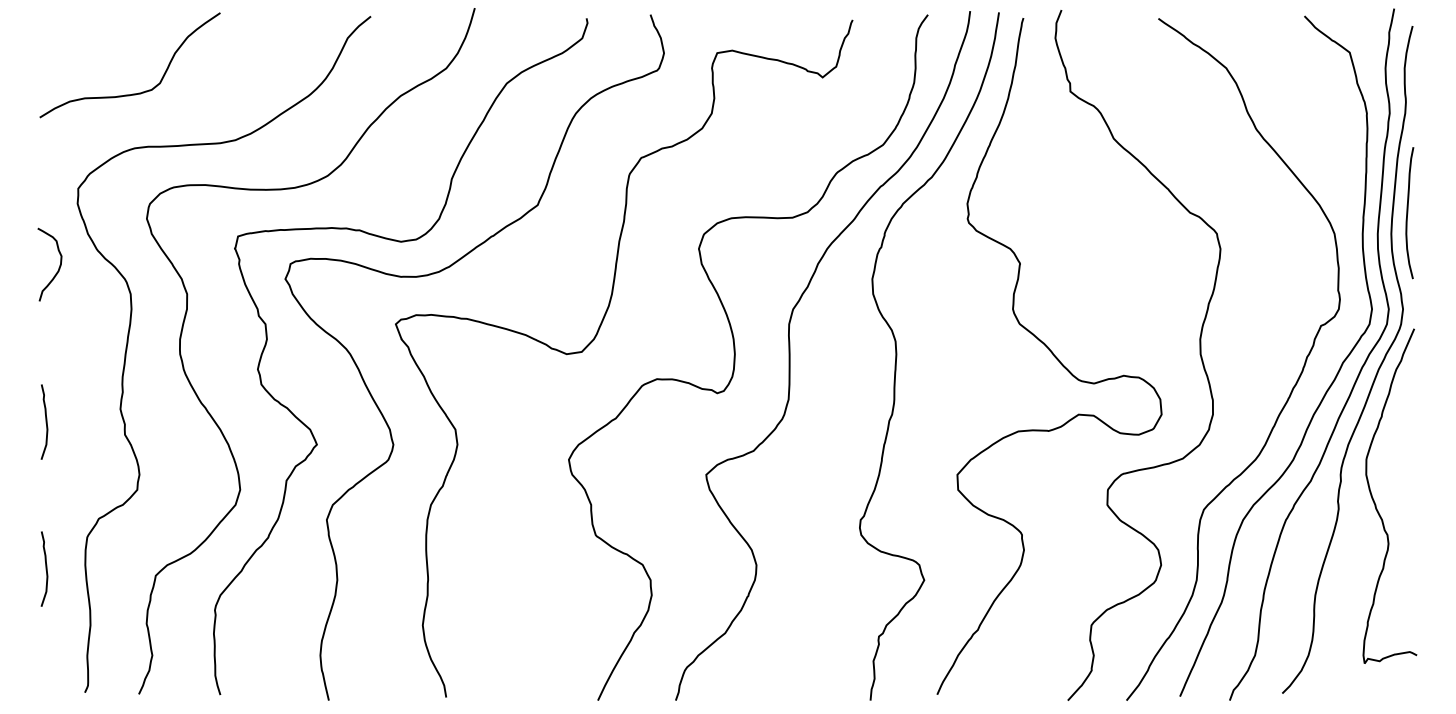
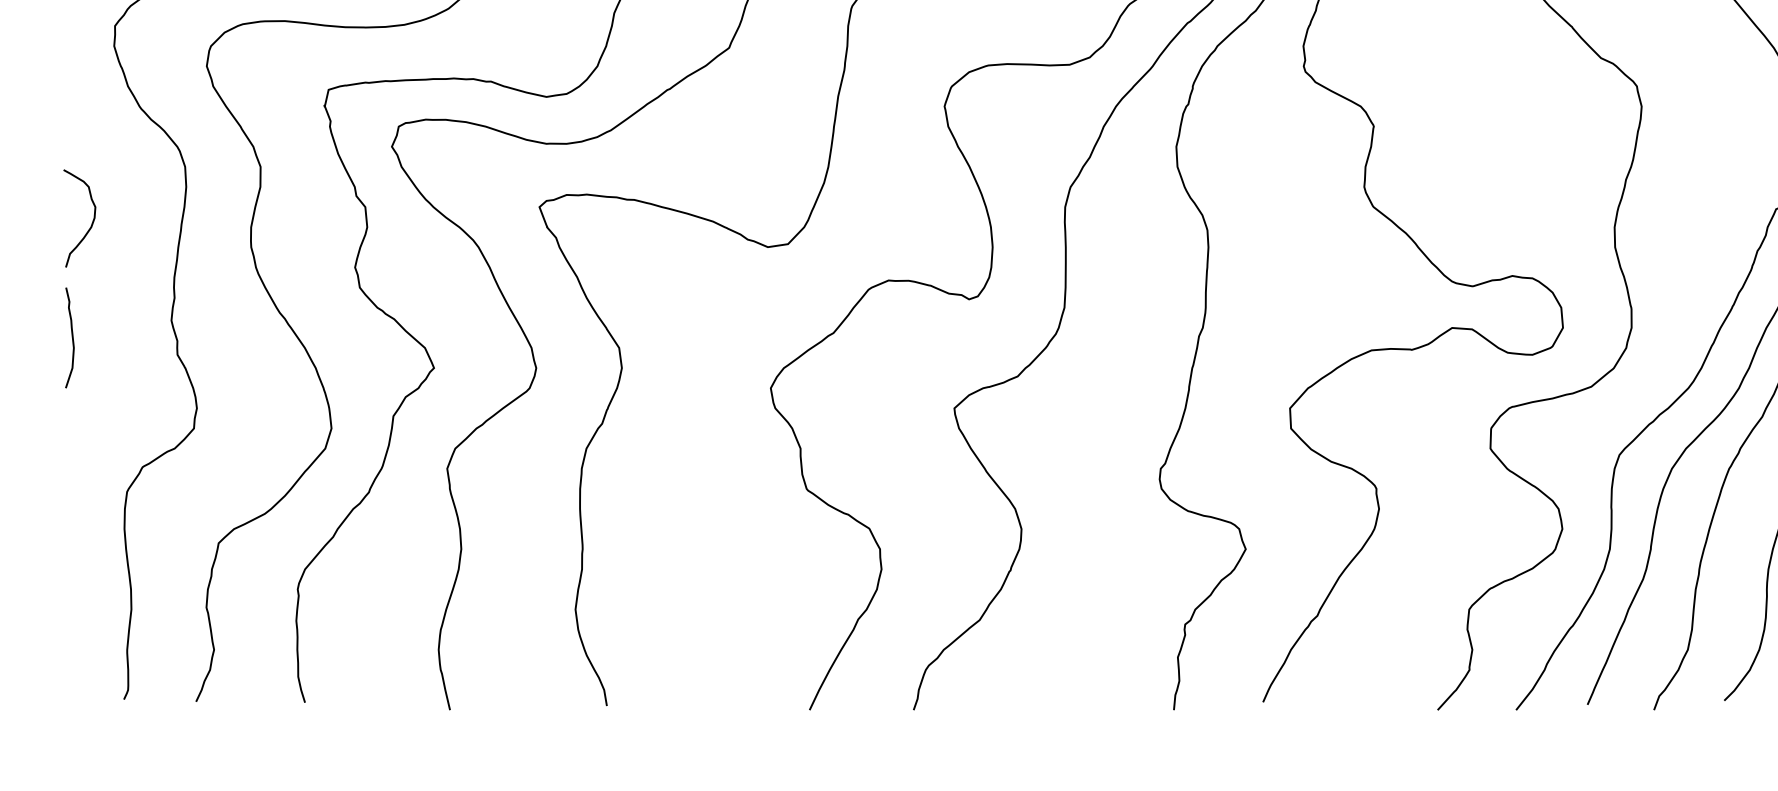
curve: (58, 267) -> (91, 222), moved
curve: (45, 568) -> (71, 533), removed

